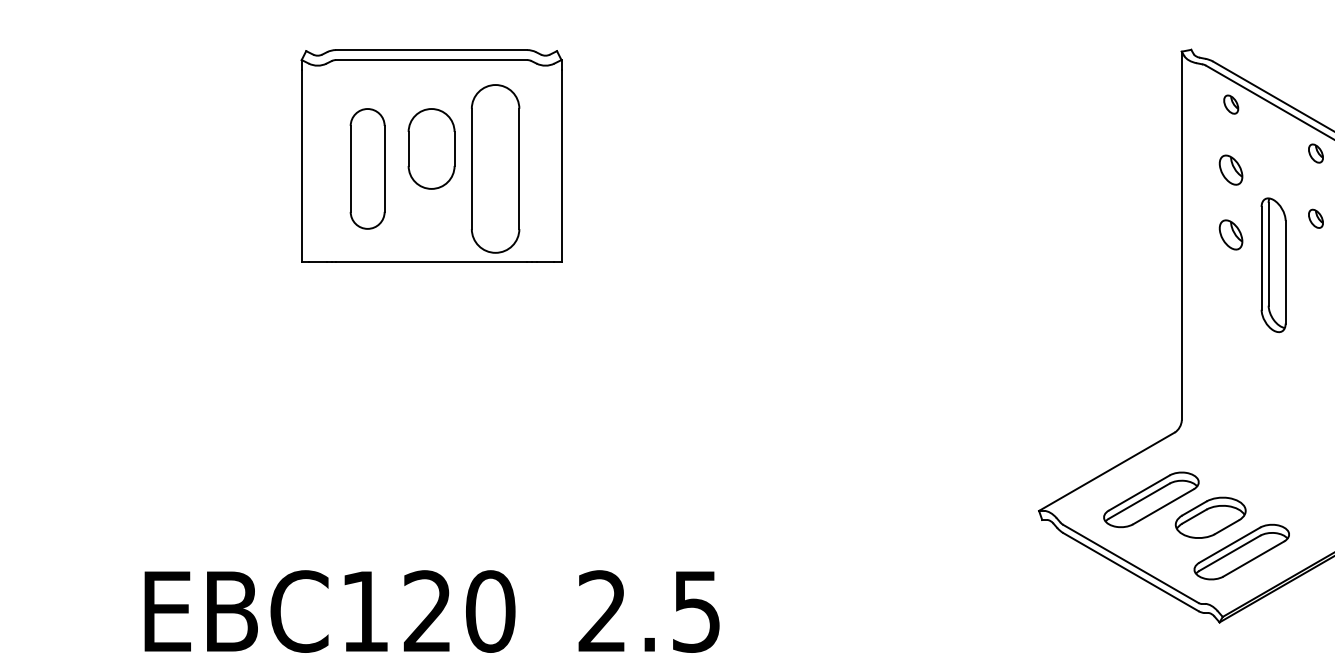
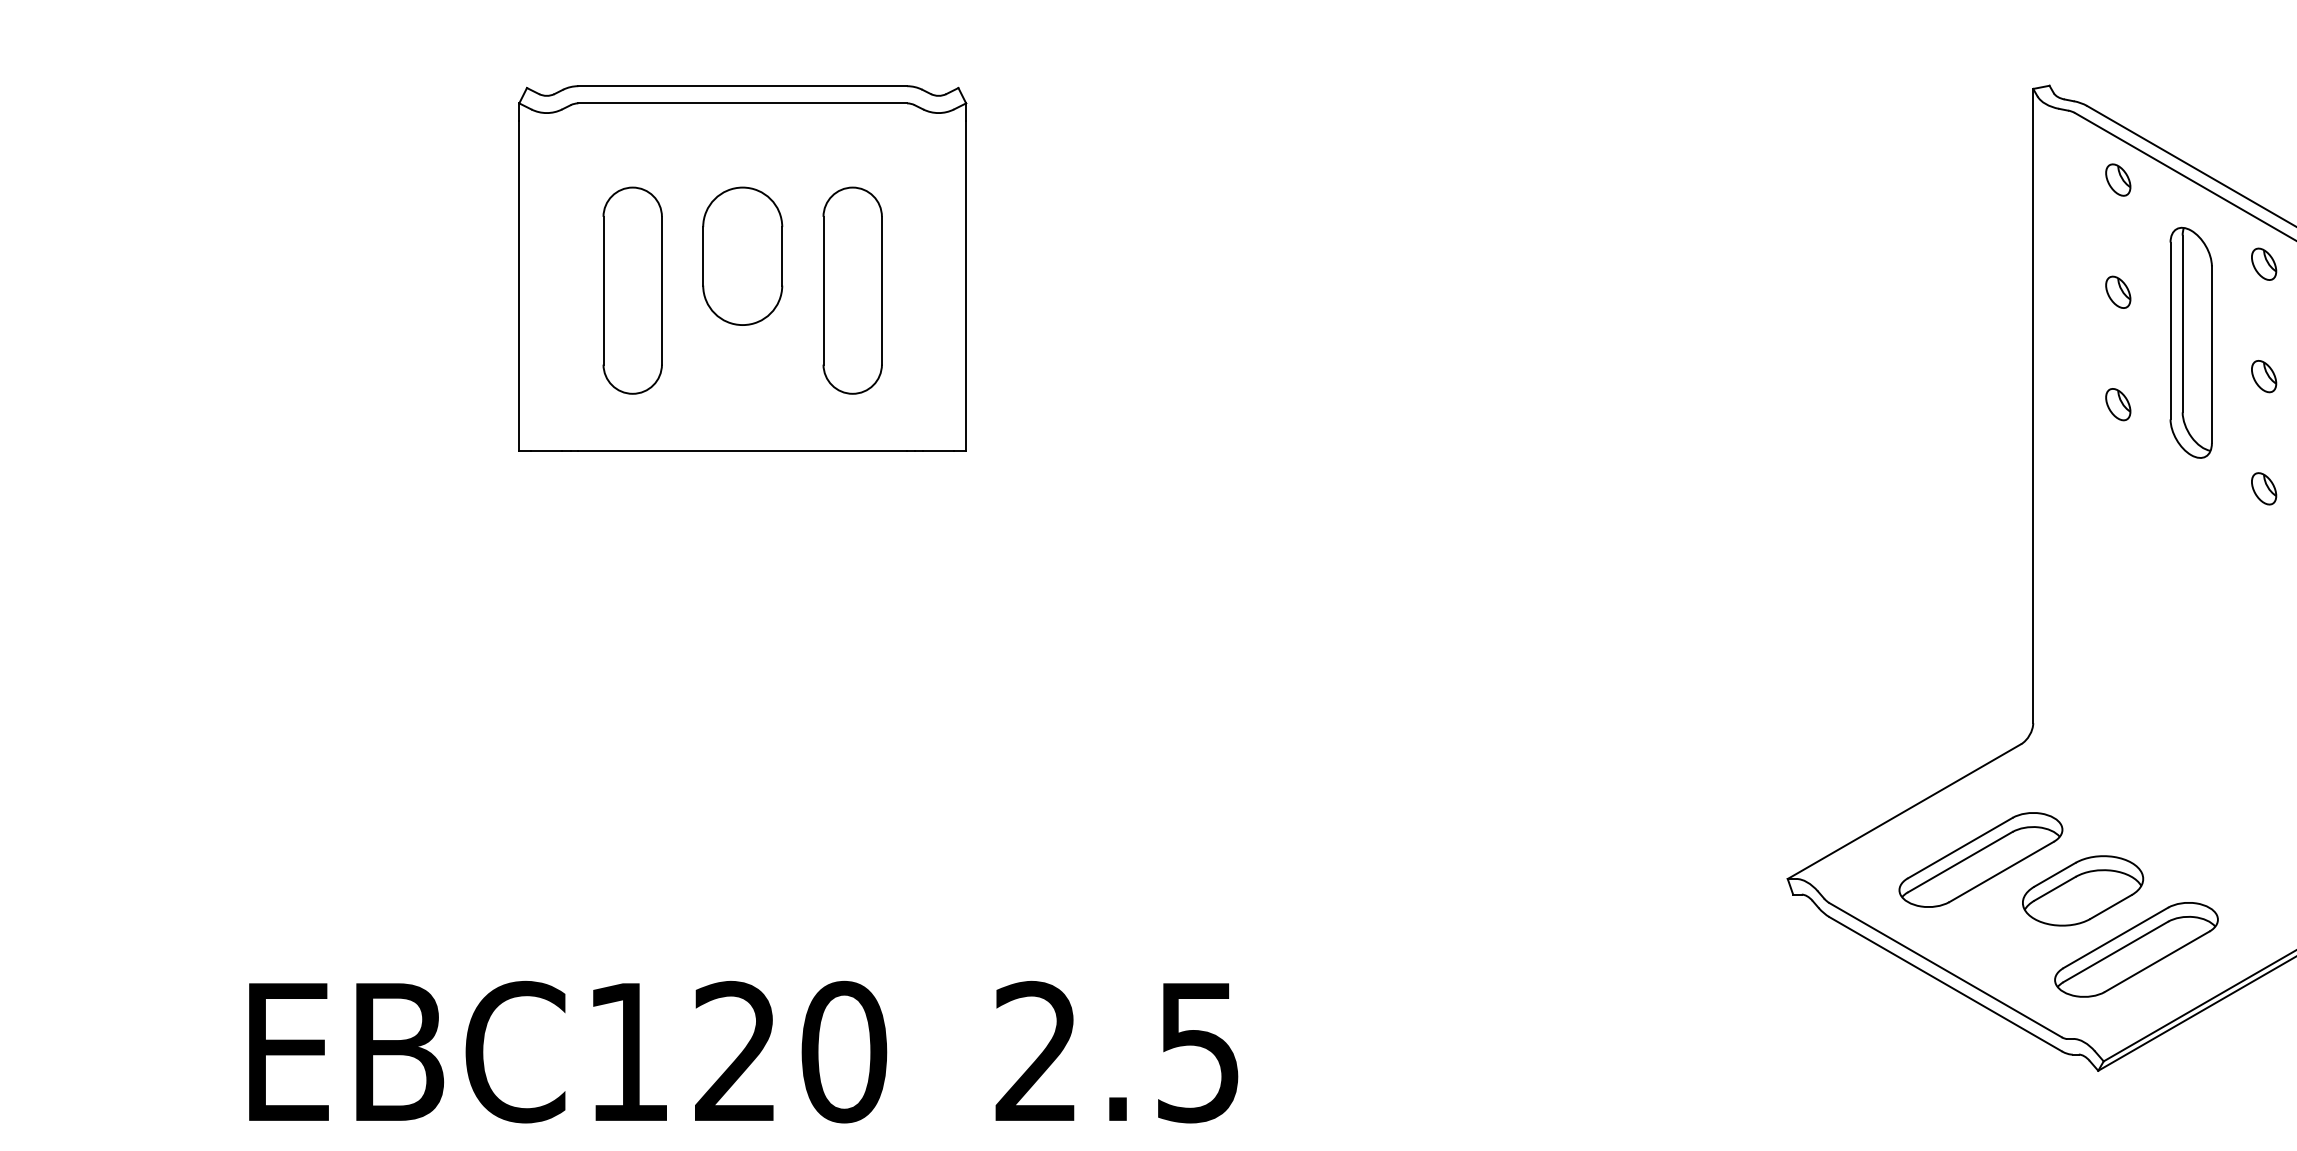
part: (495, 168) -> (852, 289), size x0.71
part: (1231, 169) -> (2118, 291), size x0.62
part: (1231, 235) -> (2118, 405), size x0.62
part: (1273, 265) -> (2191, 343), moved
part: (1315, 284) -> (2263, 489), added

